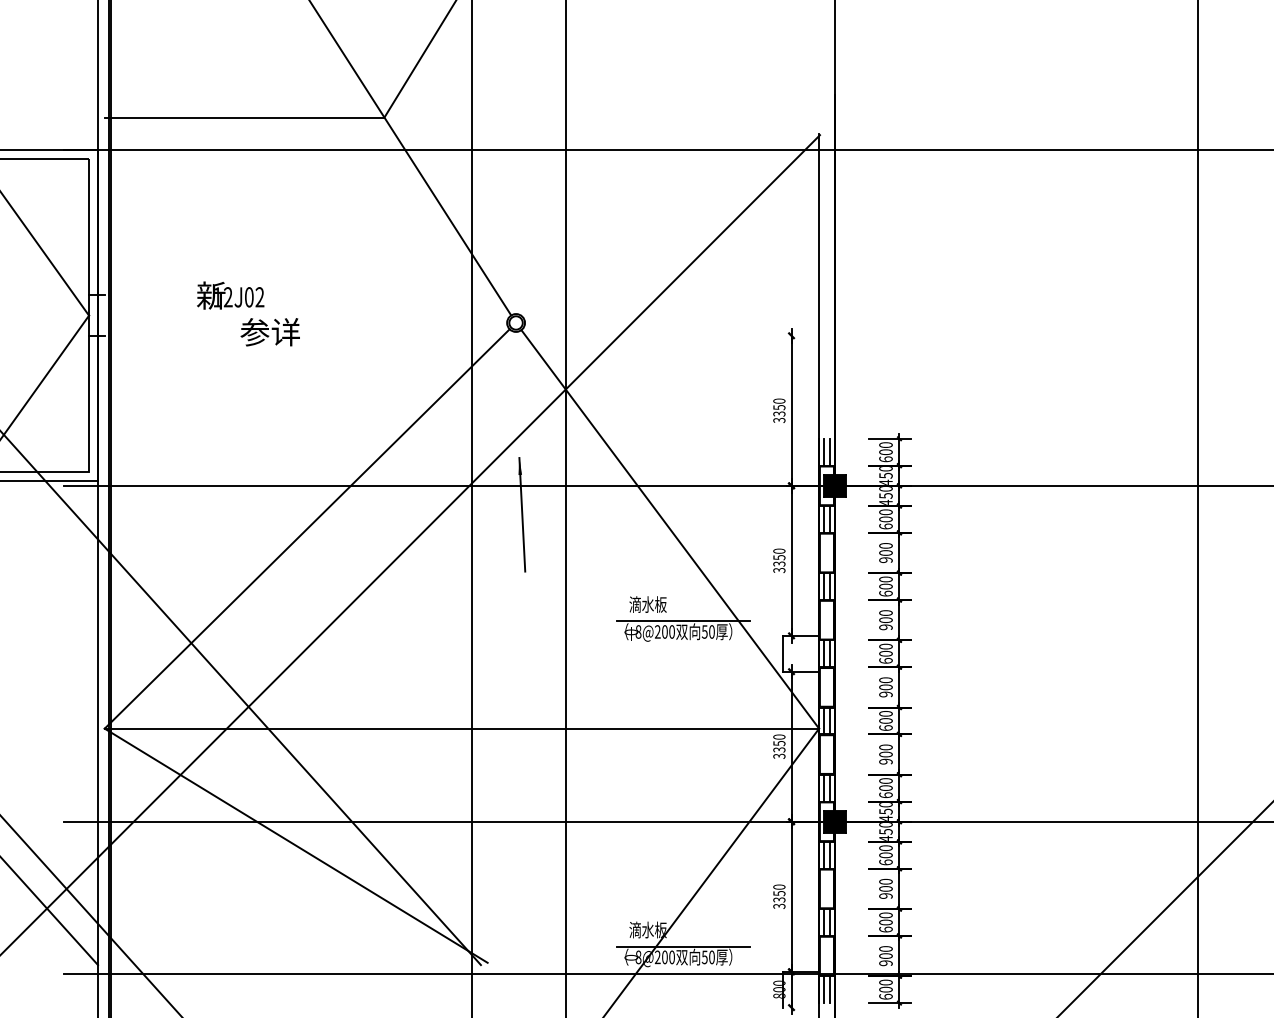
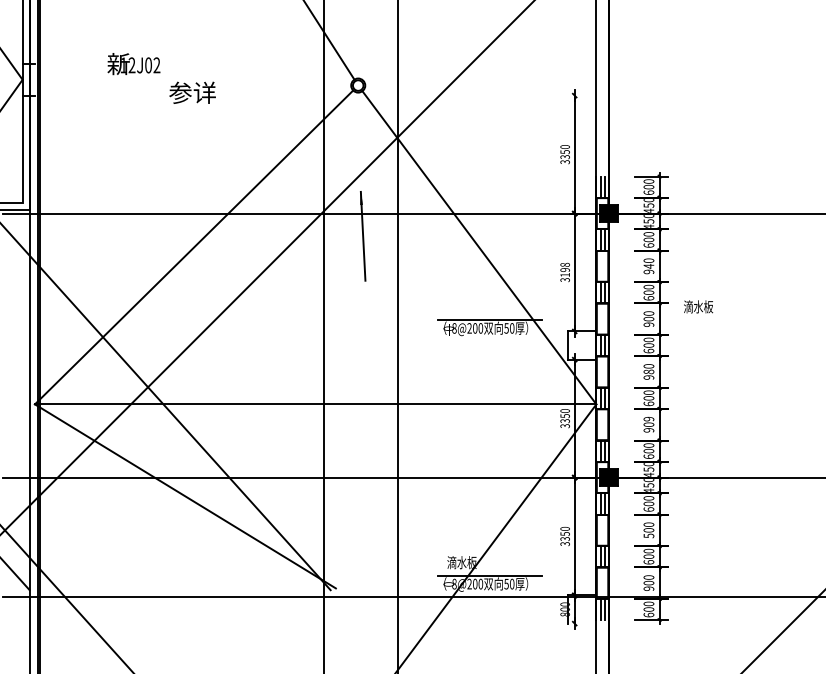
text: (269, 332) -> (191, 93), moved
text: (885, 552) -> (648, 265), 900 -> 940
text: (779, 557) -> (565, 269), 3350 -> 3198
text: (647, 604) -> (698, 306), moved
text: (886, 687) -> (649, 372), 900 -> 980
text: (885, 747) -> (648, 419), 900 -> 909
text: (885, 895) -> (648, 535), 900 -> 500

